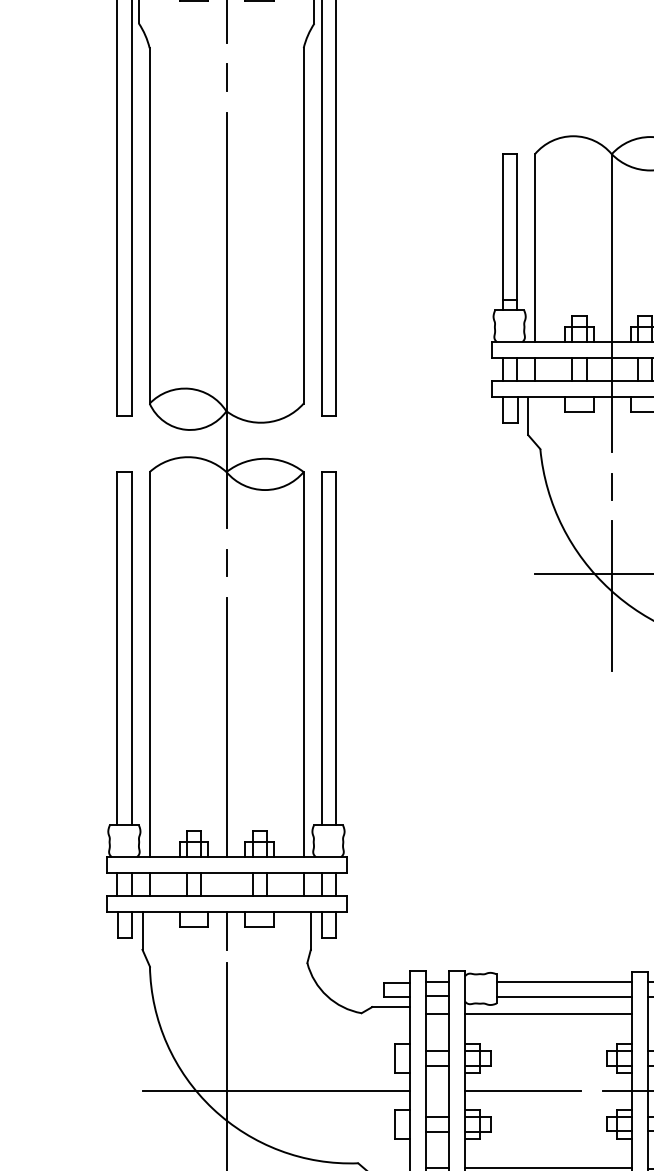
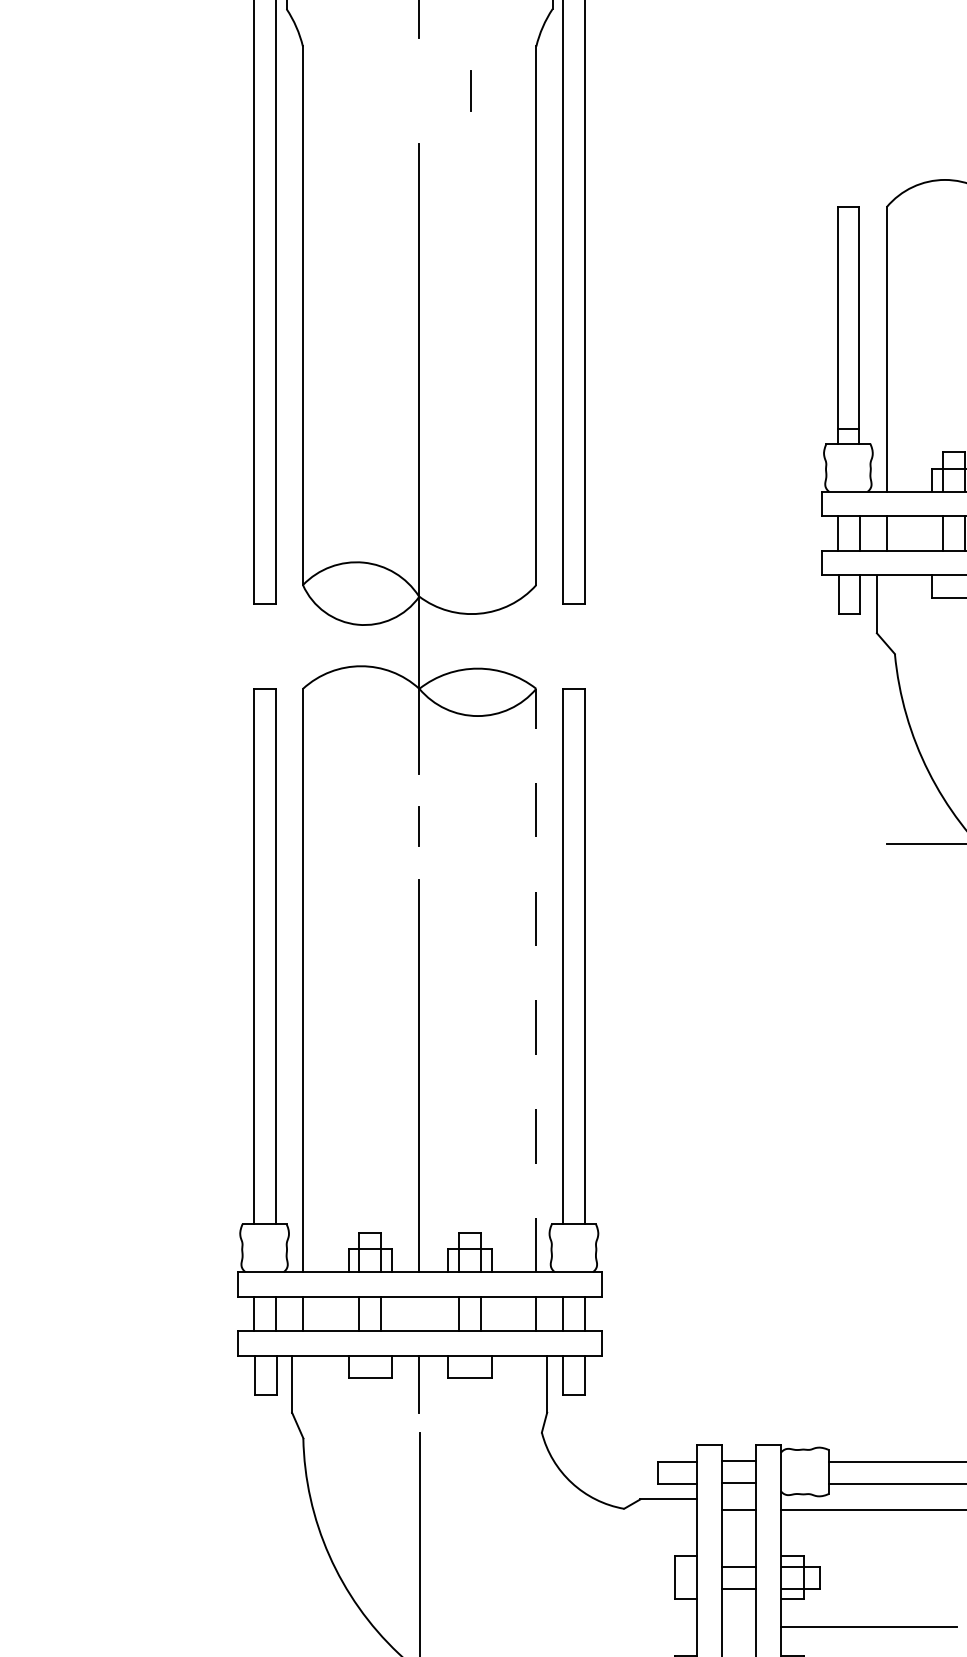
line: (226, 77) -> (470, 90), moved
line: (303, 664) -> (536, 980), solid -> dashed
line: (276, 1091) -> (495, 1627), removed

